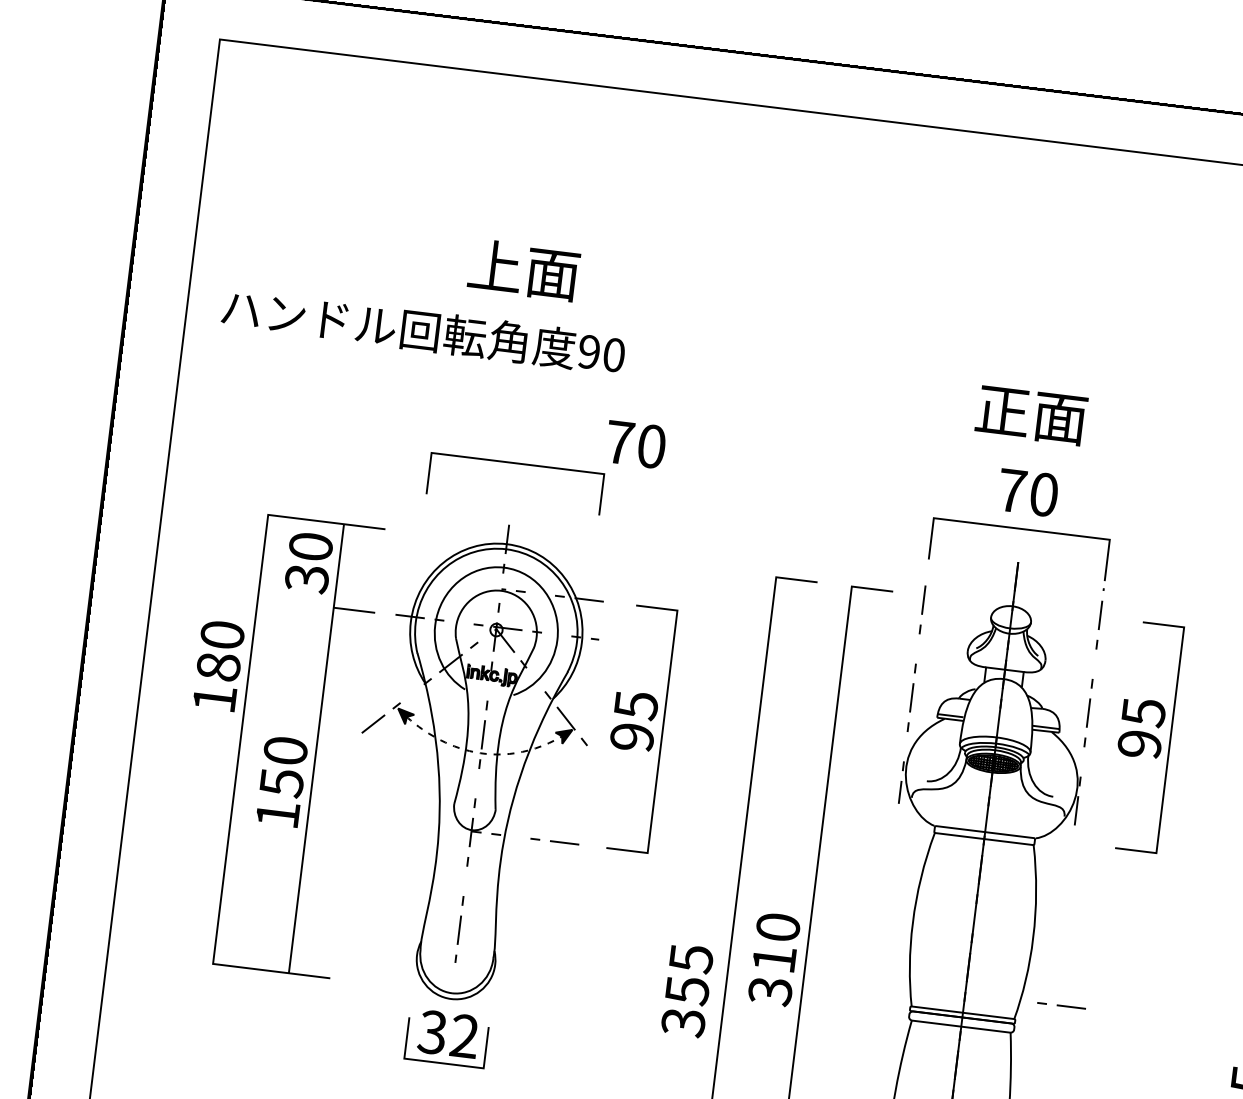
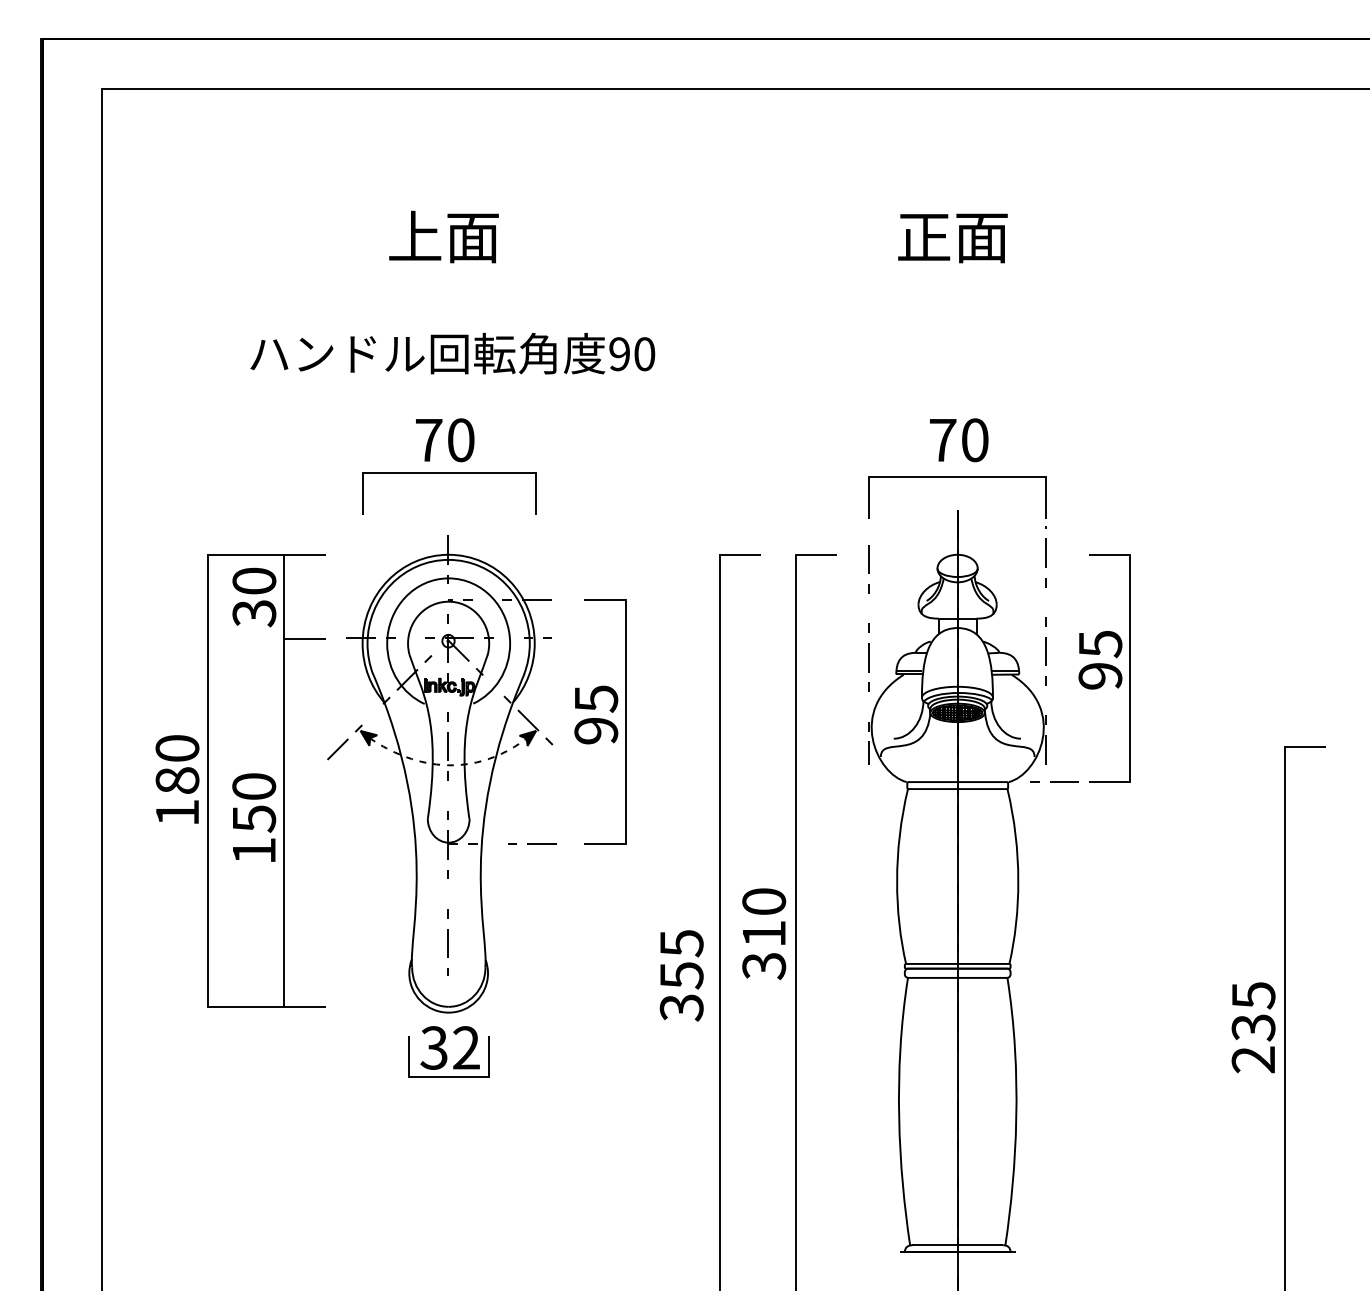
text: (523, 269) -> (443, 236), moved
text: (423, 330) -> (452, 353), moved
text: (1030, 415) -> (952, 238), moved
text: (636, 444) -> (445, 440), moved
text: (218, 665) -> (177, 779), moved
line: (1061, 1005) -> (1054, 781), moved

